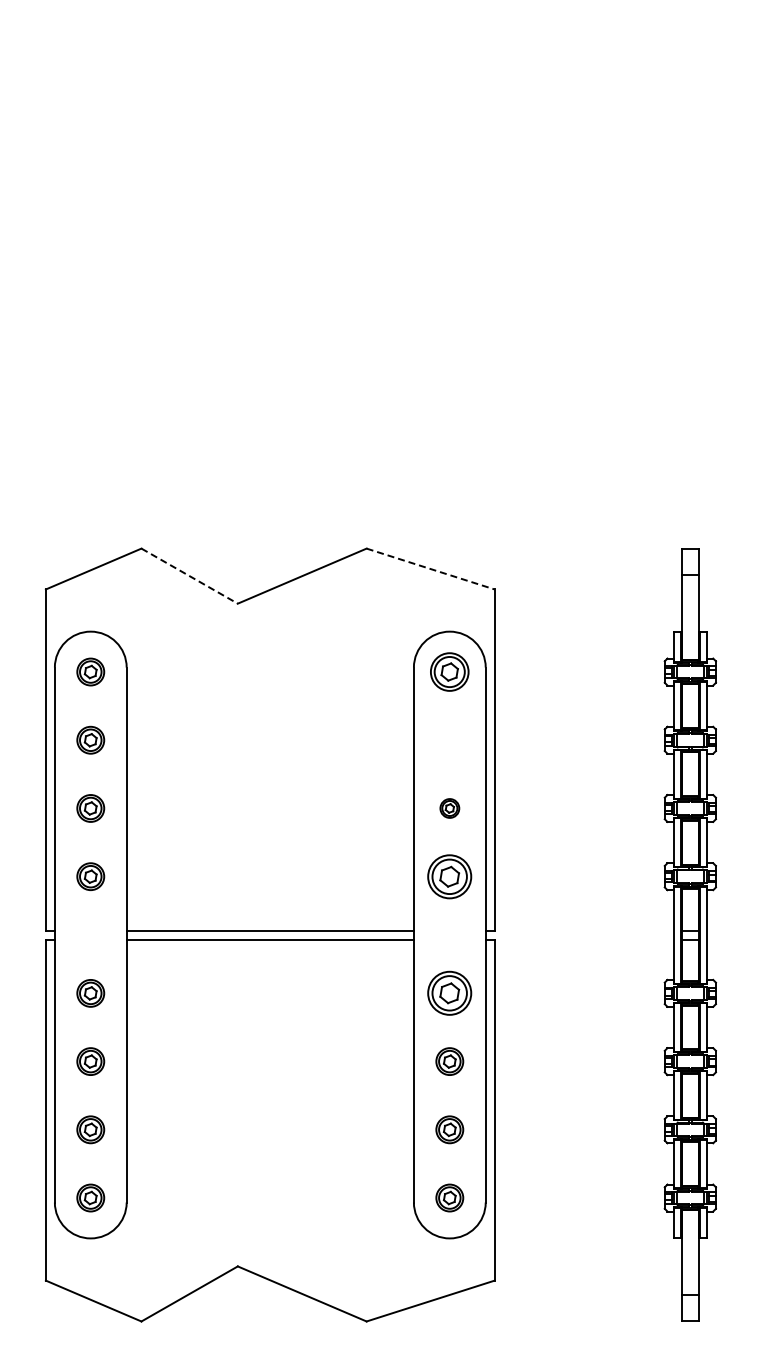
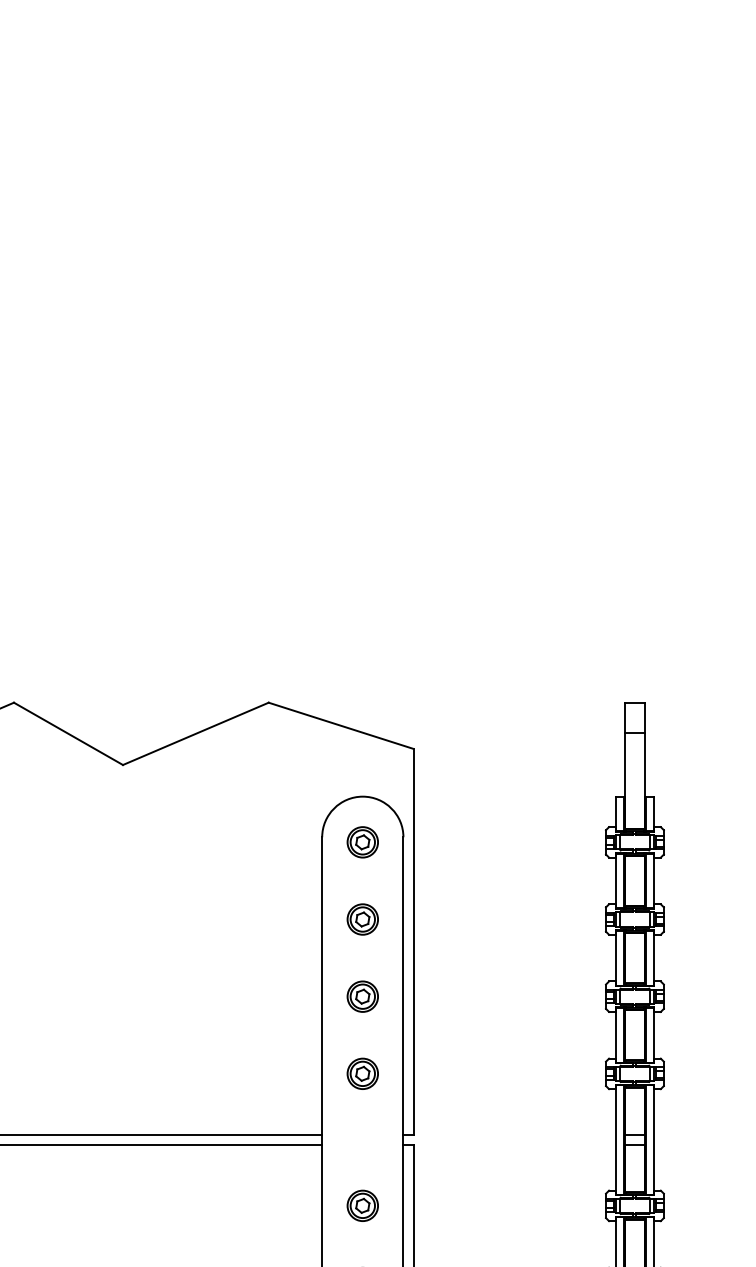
line: (431, 569) -> (342, 726), dashed -> solid
line: (190, 576) -> (69, 734), dashed -> solid
part: (449, 671) -> (362, 841), size x0.71
part: (449, 739) -> (362, 918), added
part: (449, 808) -> (362, 996), size x1.43
part: (449, 876) -> (362, 1073), size x0.62
part: (449, 993) -> (362, 1206), size x0.62

